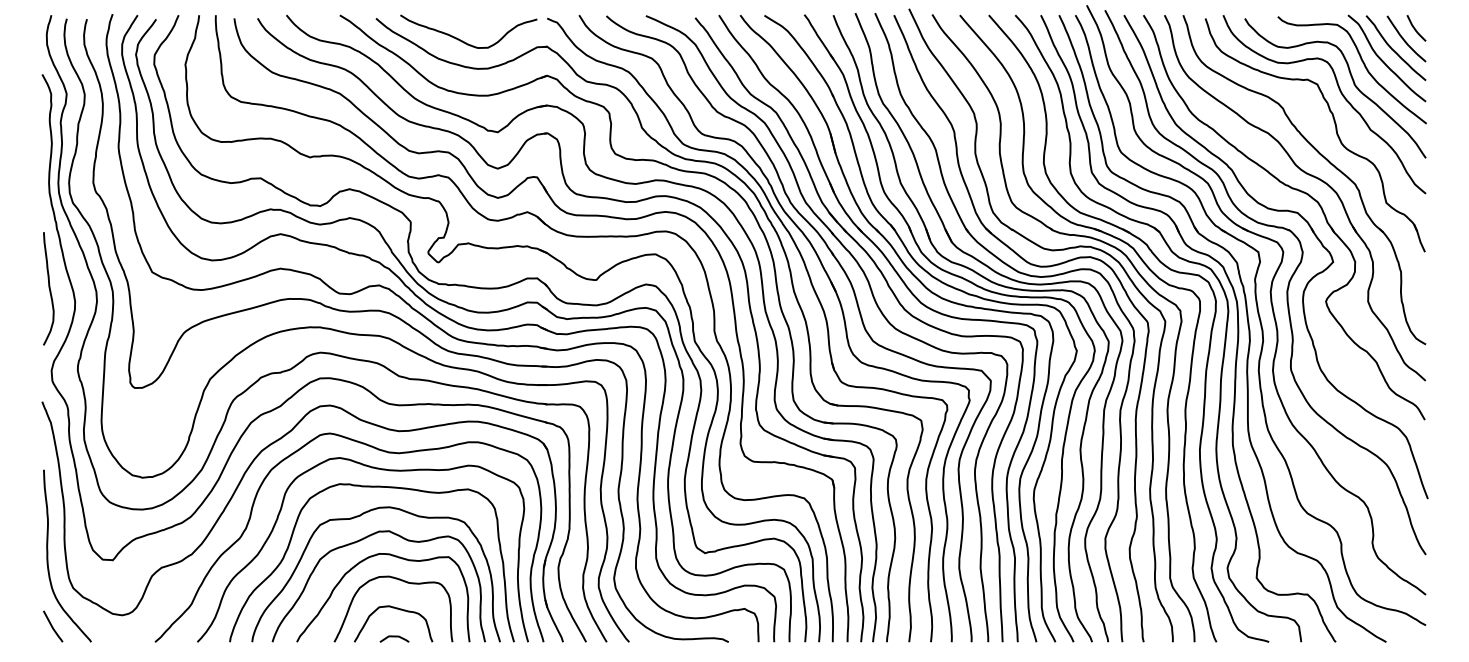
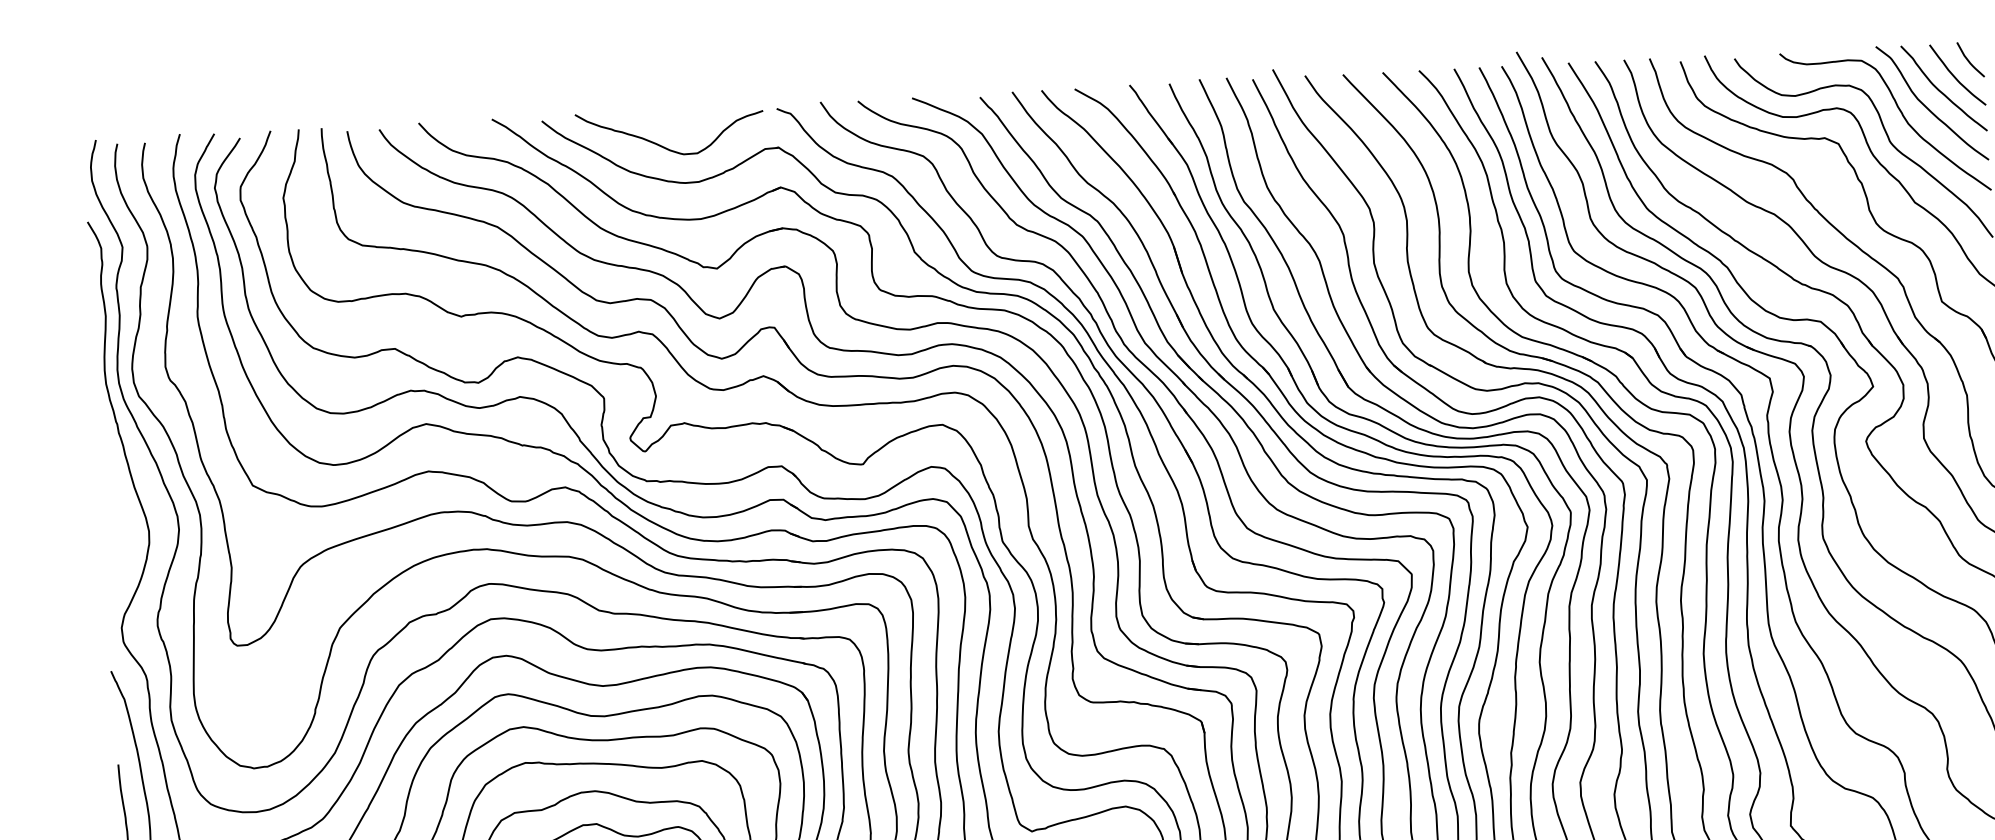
curve: (48, 288) -> (111, 515), removed

